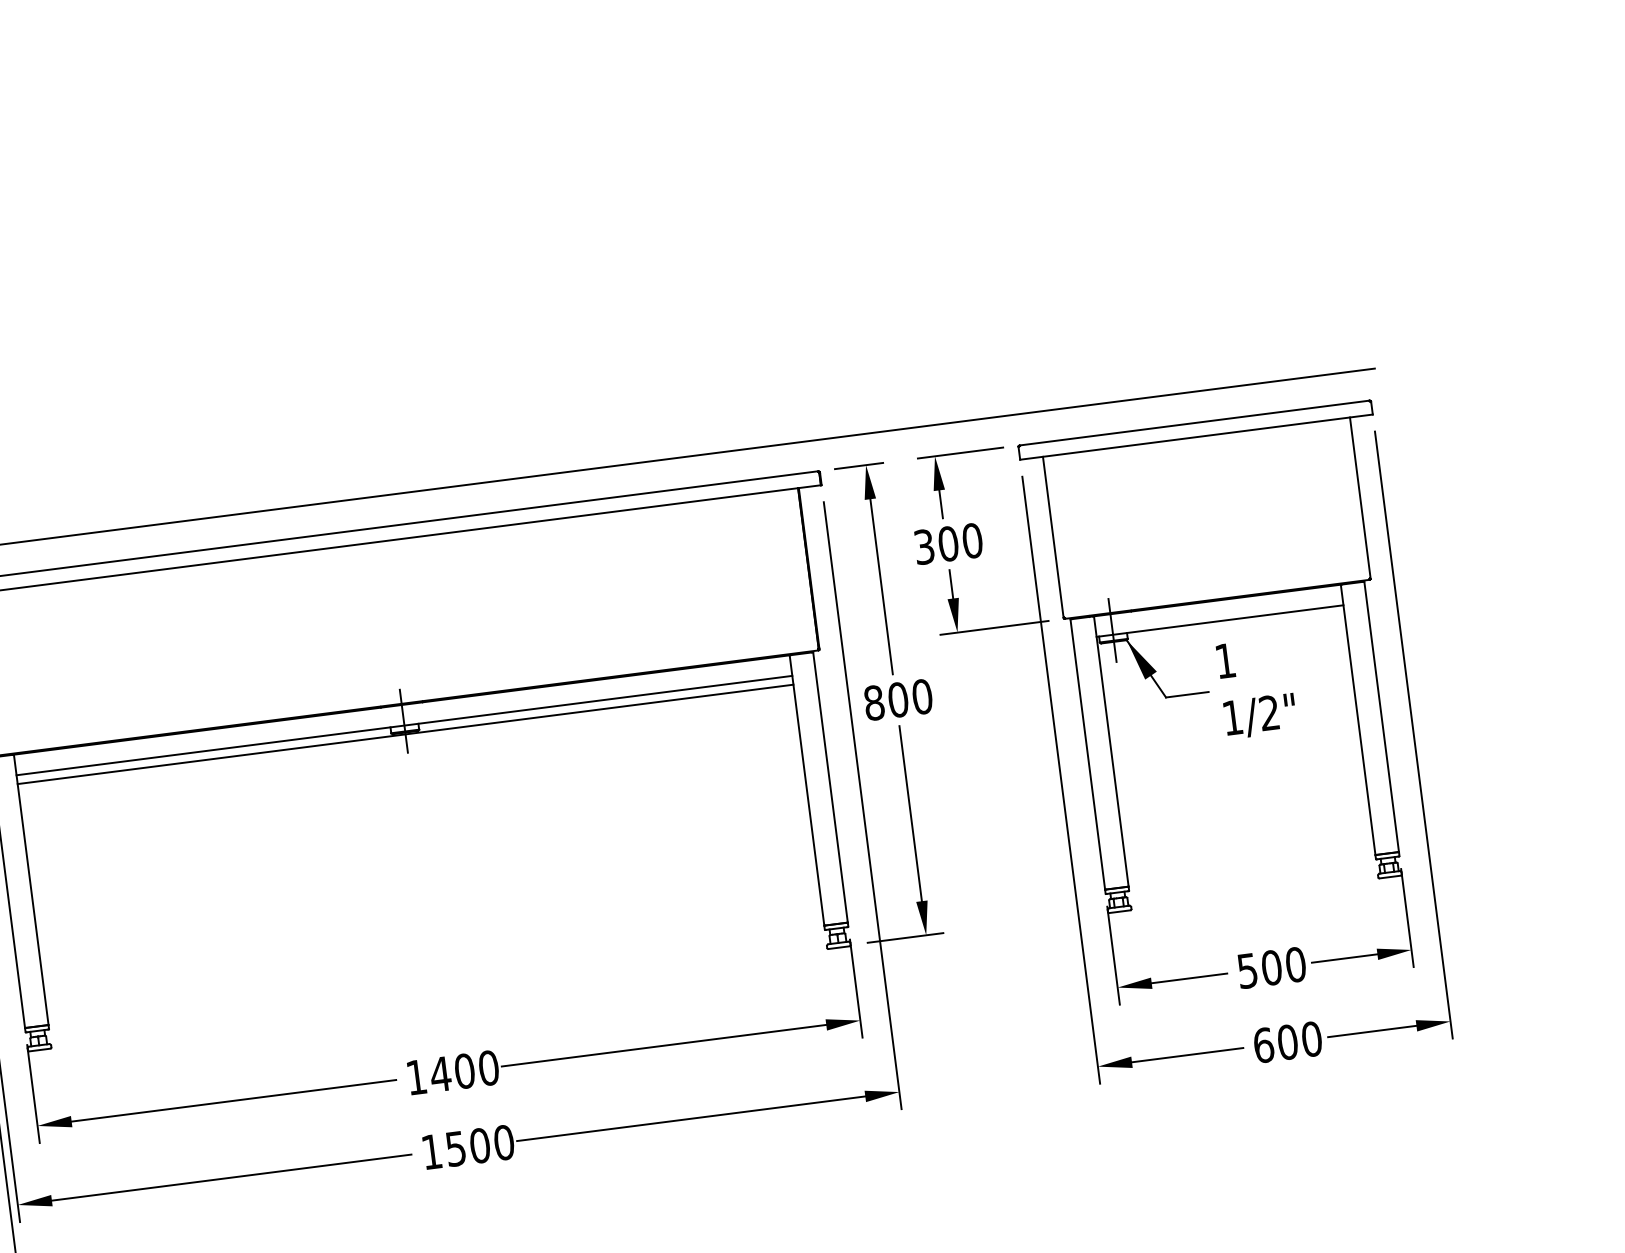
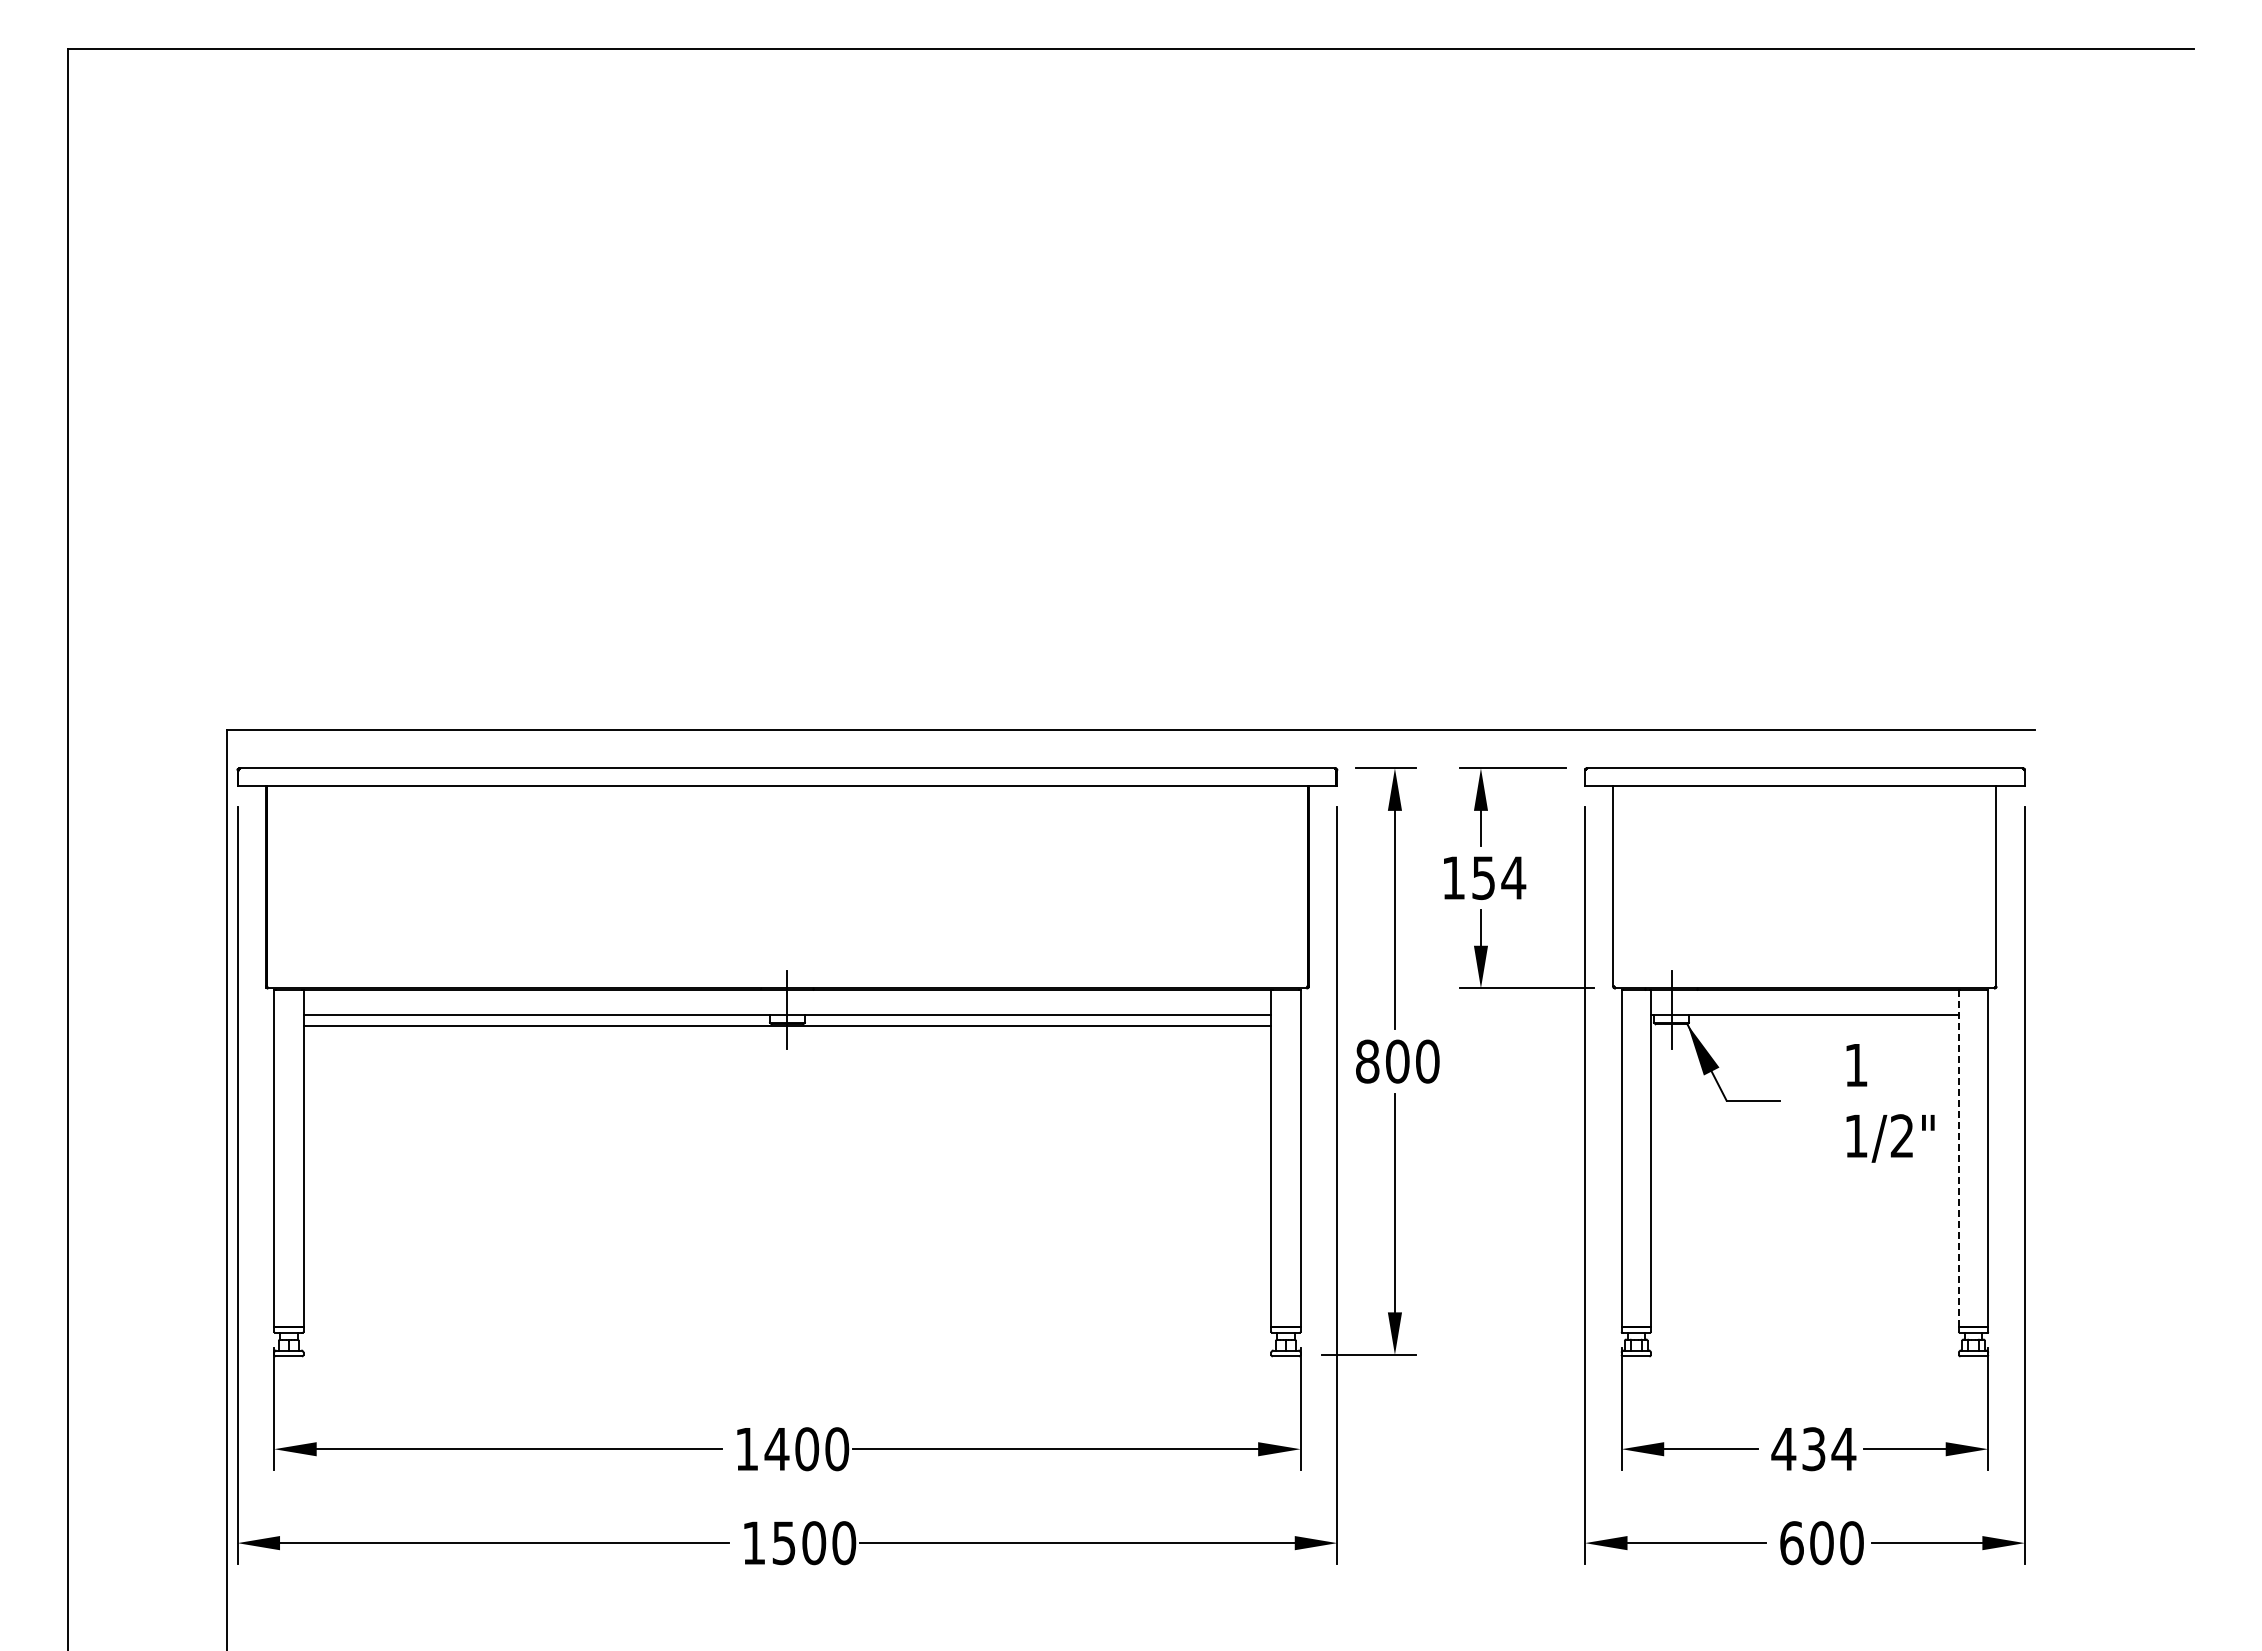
text: (949, 544) -> (1484, 878), 300 -> 154
text: (1256, 688) -> (1890, 1103), moved
line: (1357, 719) -> (1958, 1158), solid -> dashed
text: (1271, 968) -> (1813, 1449), 500 -> 434

